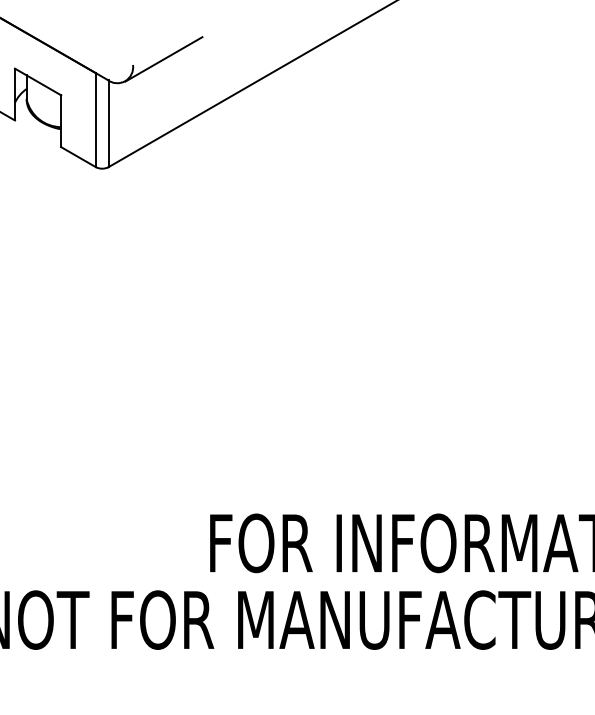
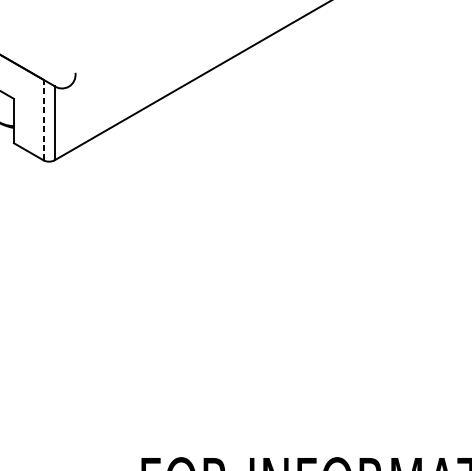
line: (163, 59) -> (101, 68), removed
line: (95, 119) -> (43, 119), solid -> dashed

